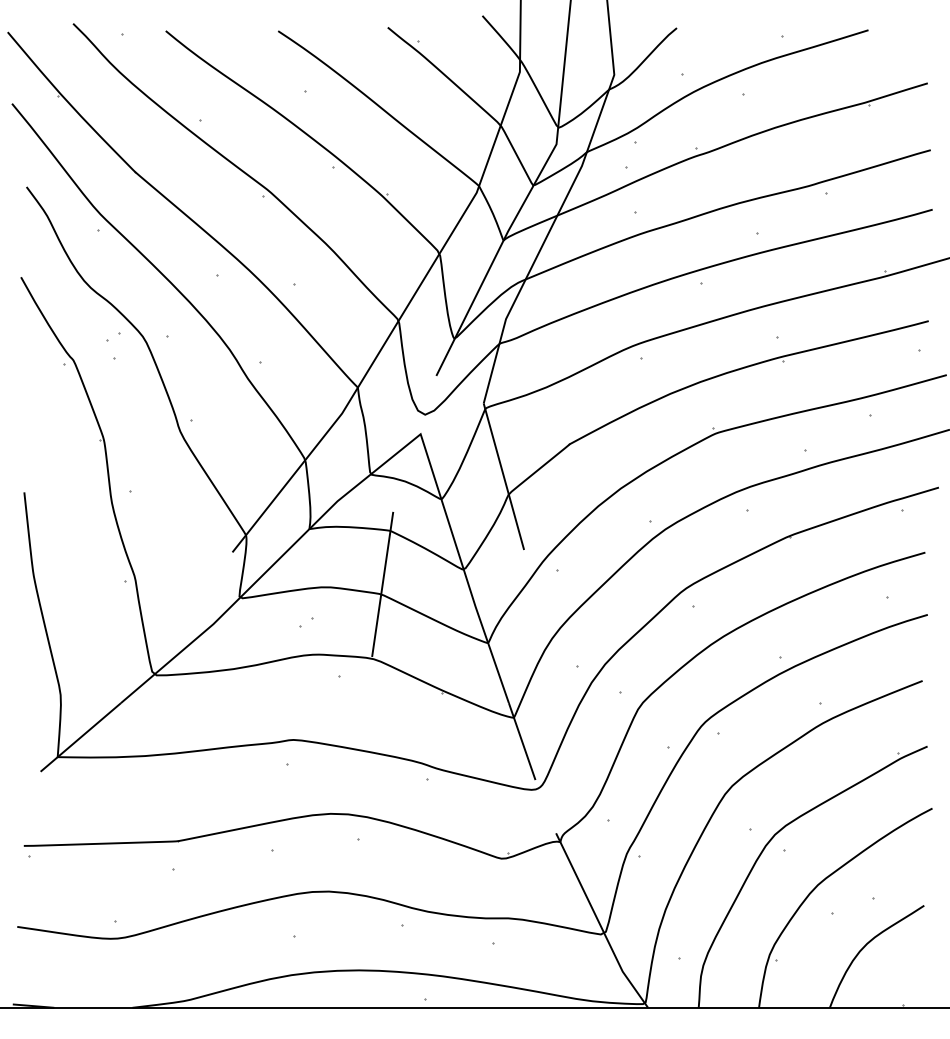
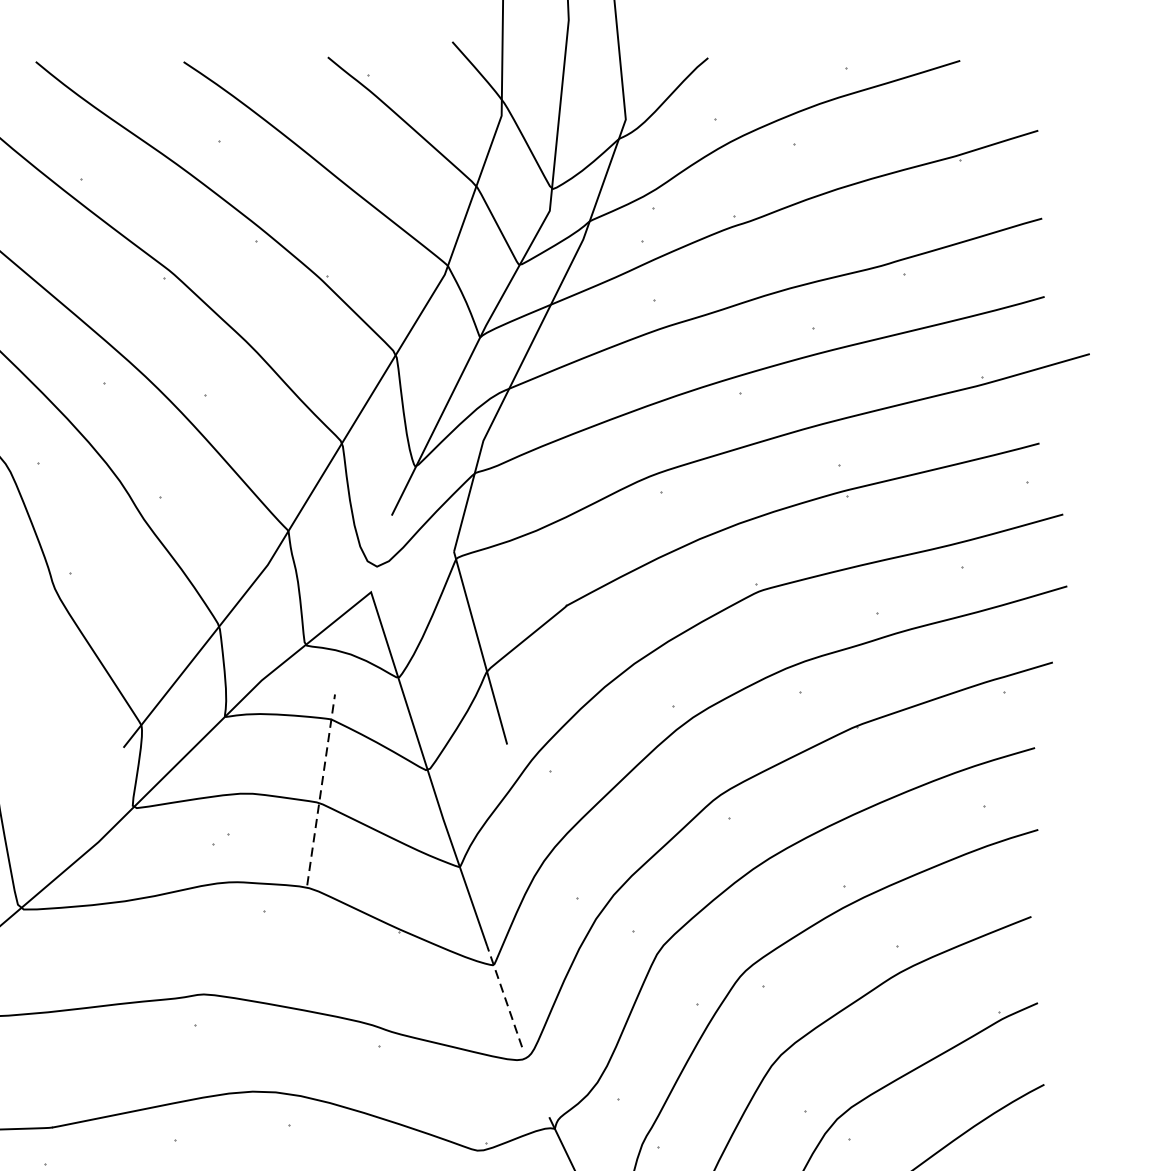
line: (382, 583) -> (320, 788), solid -> dashed
line: (522, 741) -> (505, 996), solid -> dashed

